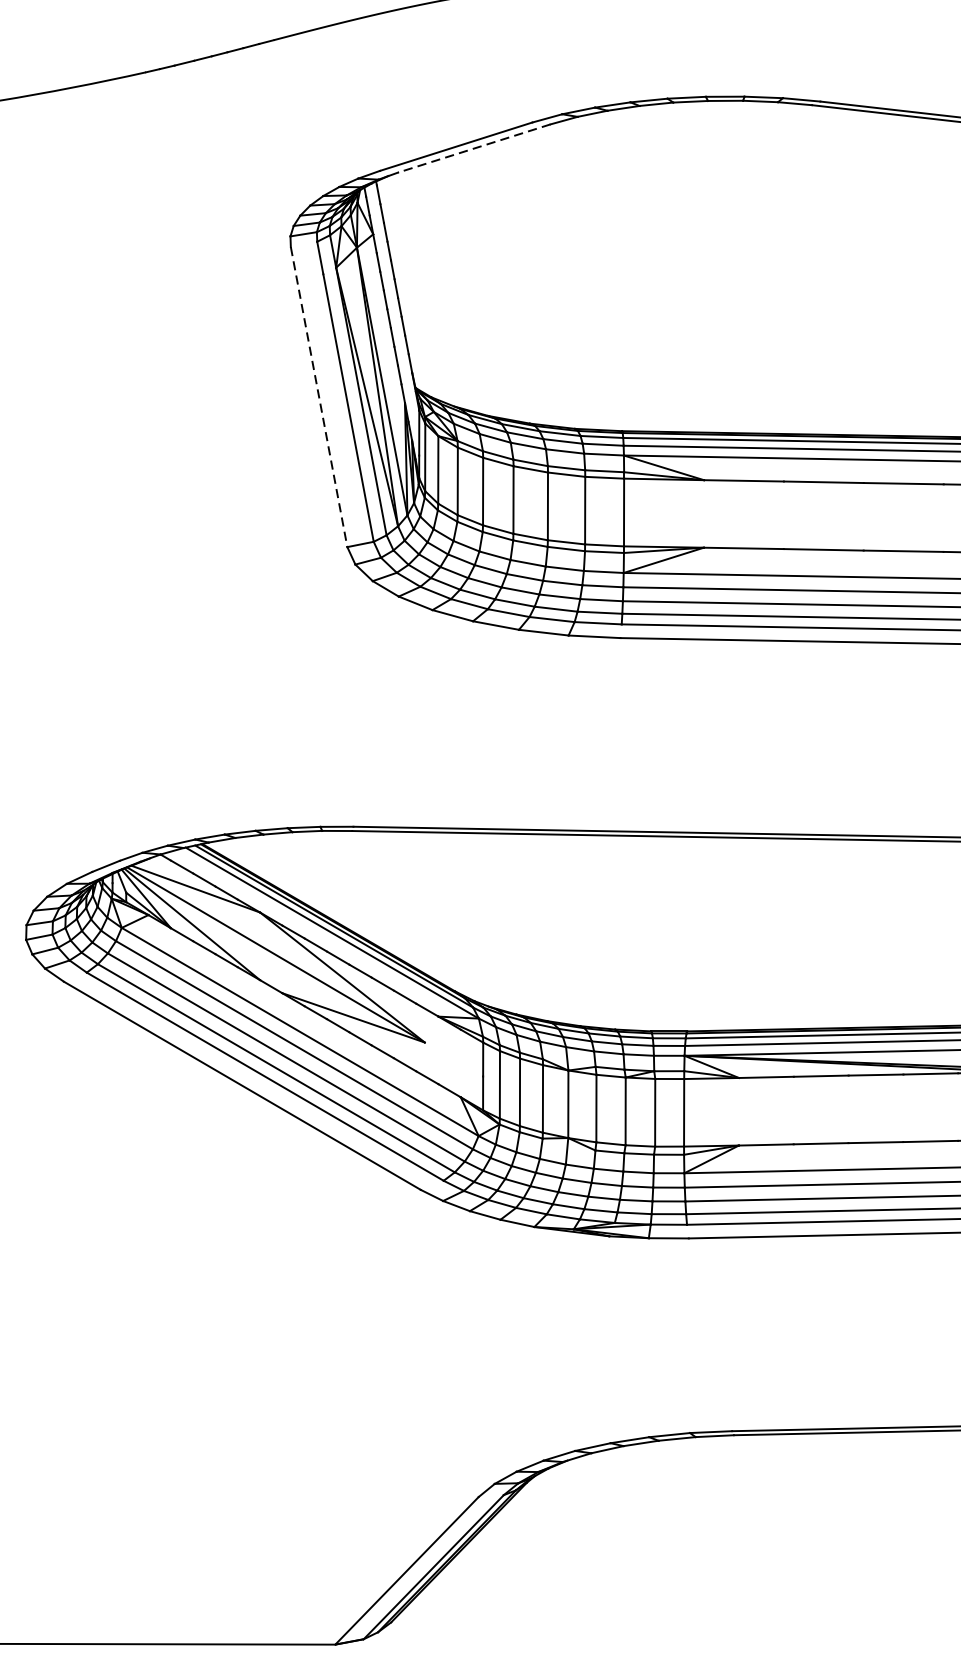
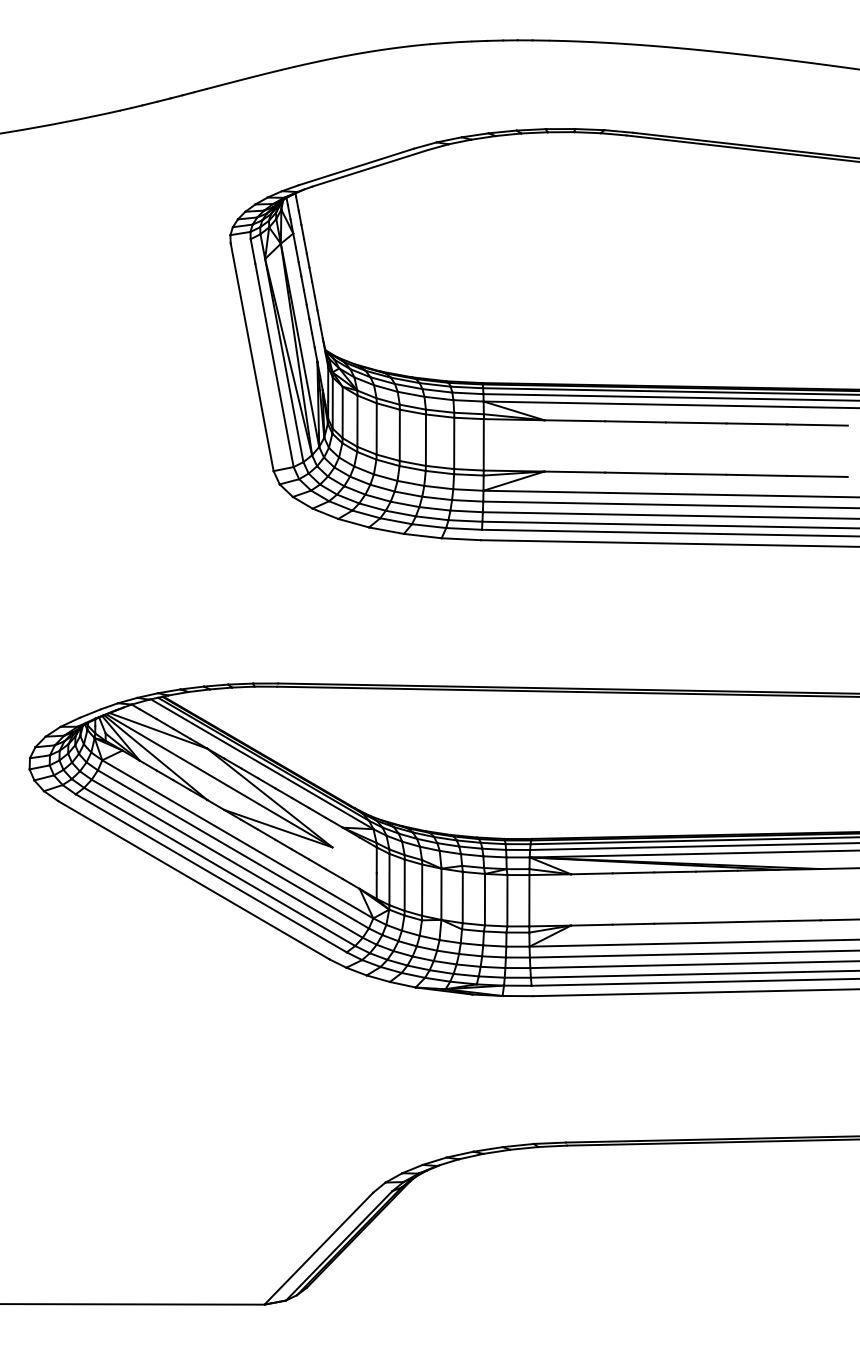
line: (474, 148) -> (370, 168), dashed -> solid
line: (319, 397) -> (252, 357), dashed -> solid

